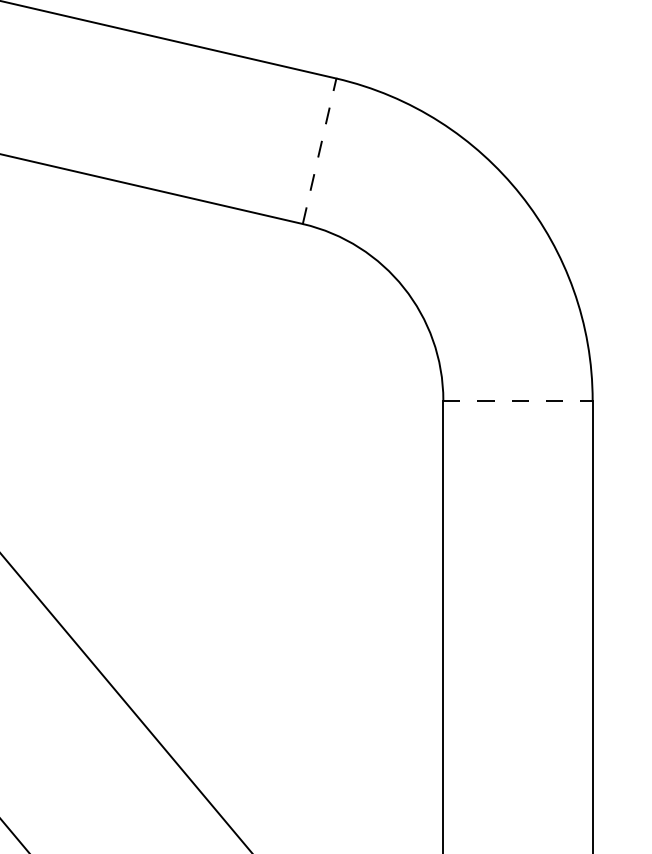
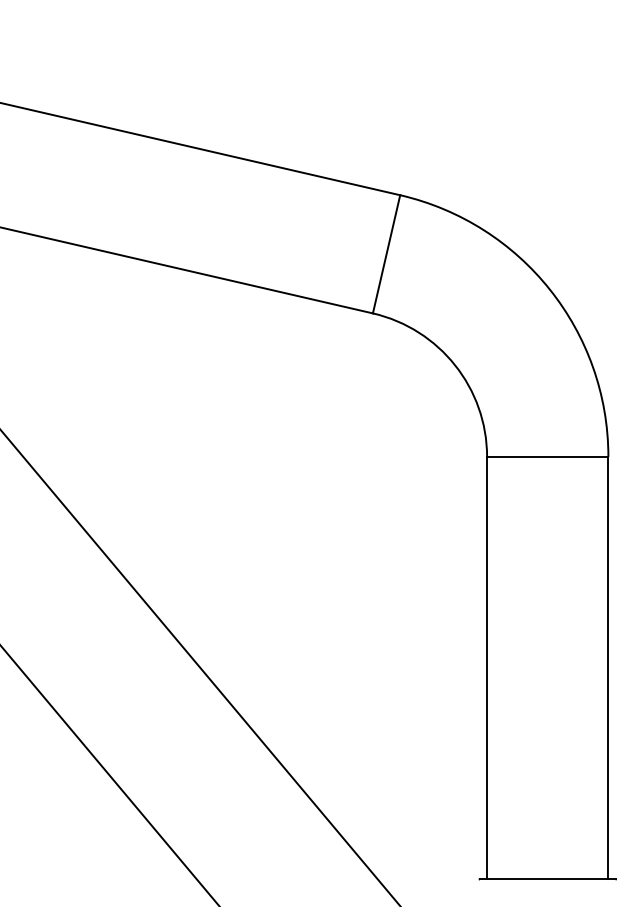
line: (319, 151) -> (386, 254), dashed -> solid
line: (517, 400) -> (547, 456), dashed -> solid

